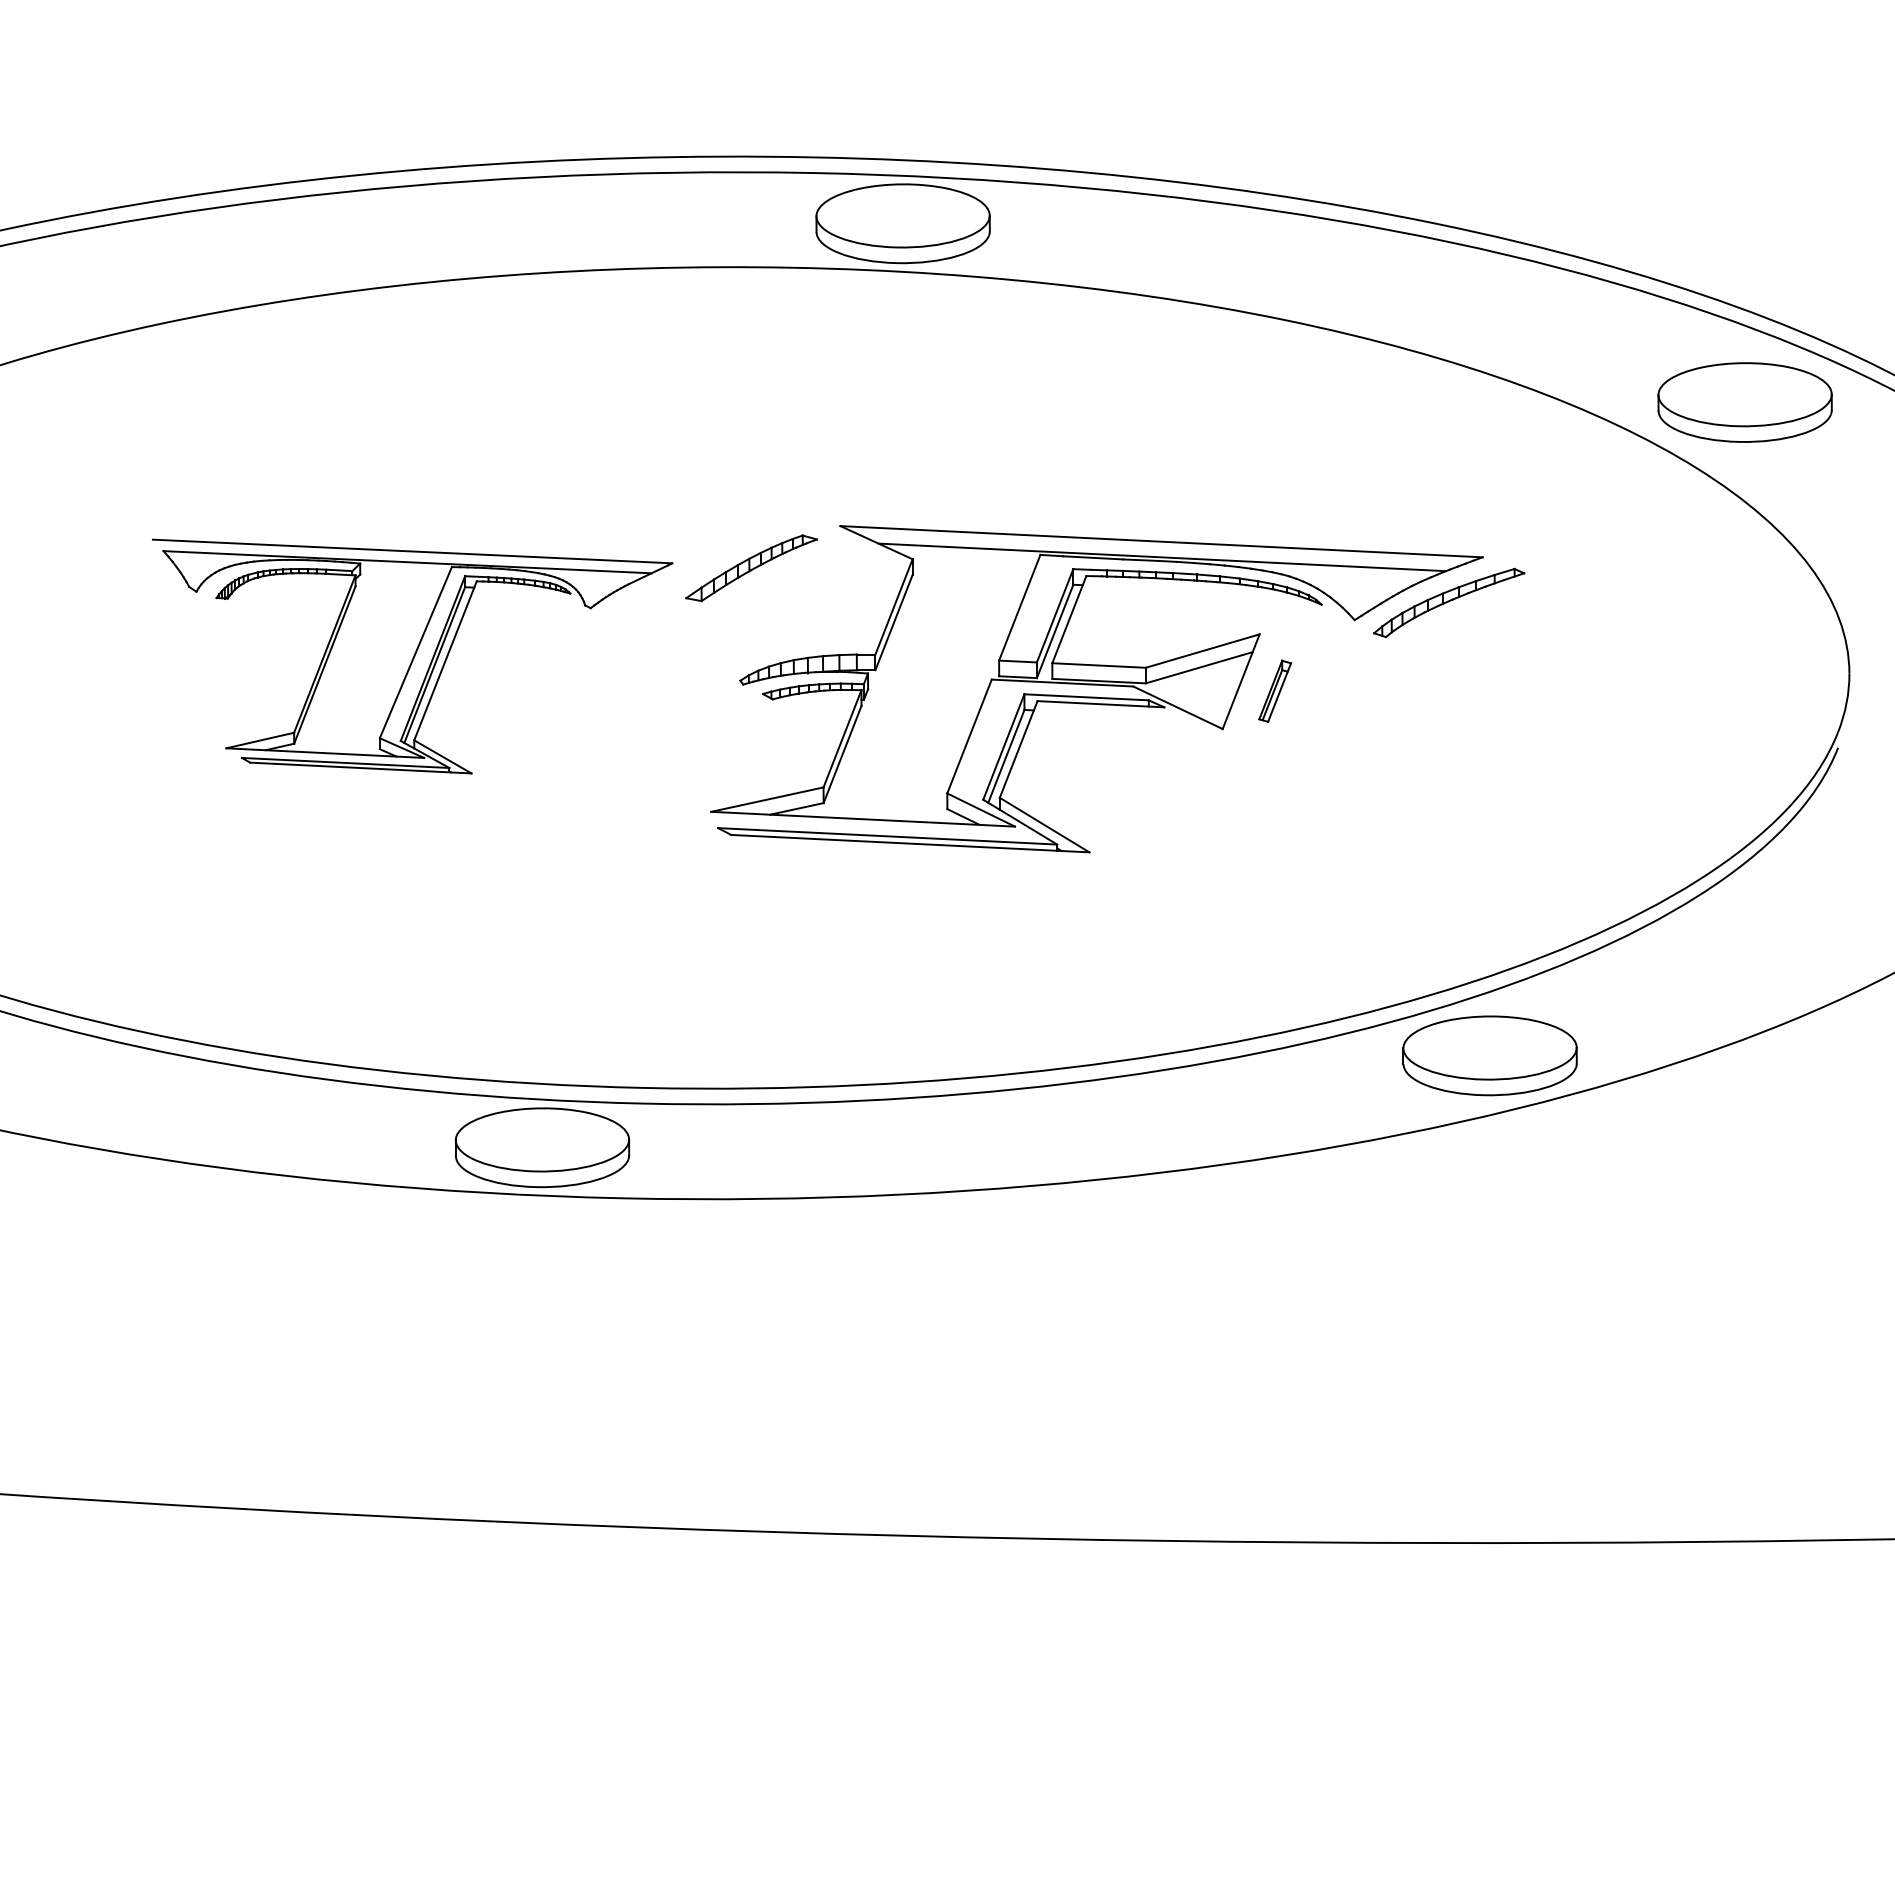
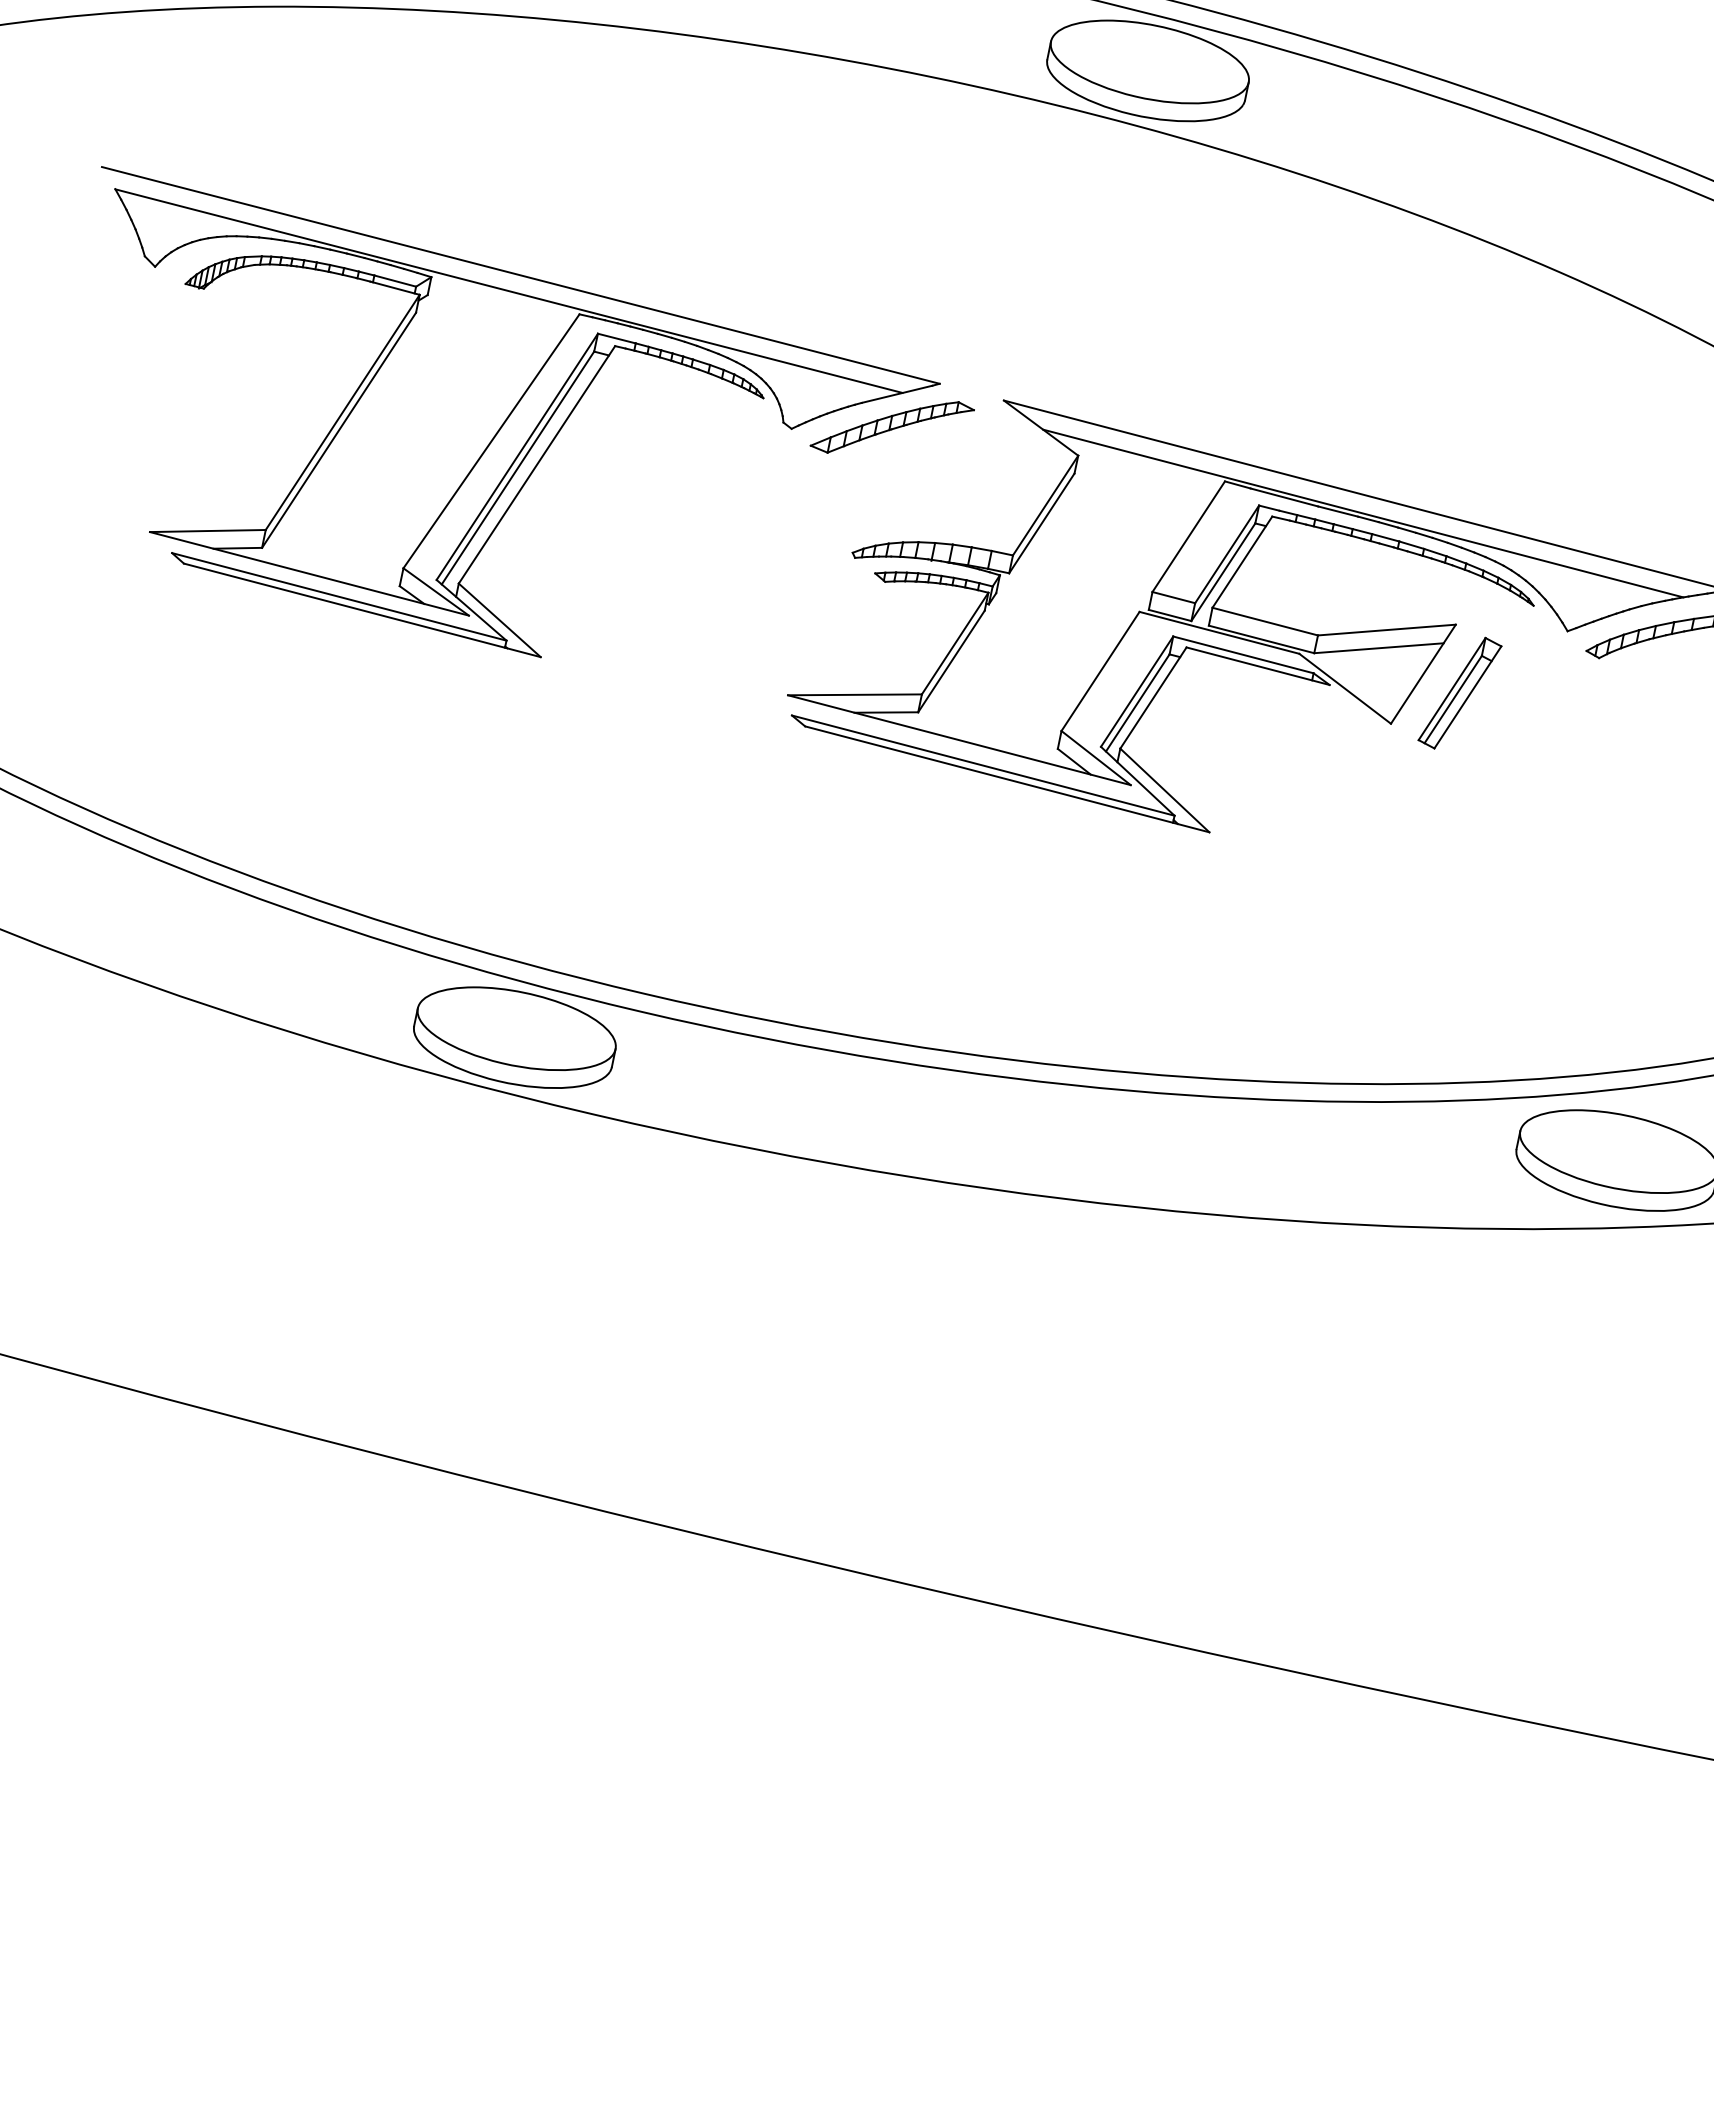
part: (412, 656) -> (484, 446), size x1.43
part: (1274, 691) -> (1459, 693), size x1.67

